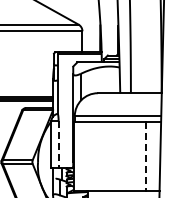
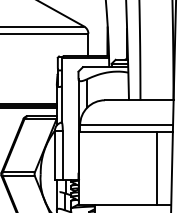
line: (58, 145) -> (62, 156), dashed -> solid
line: (146, 157) -> (157, 169), dashed -> solid

